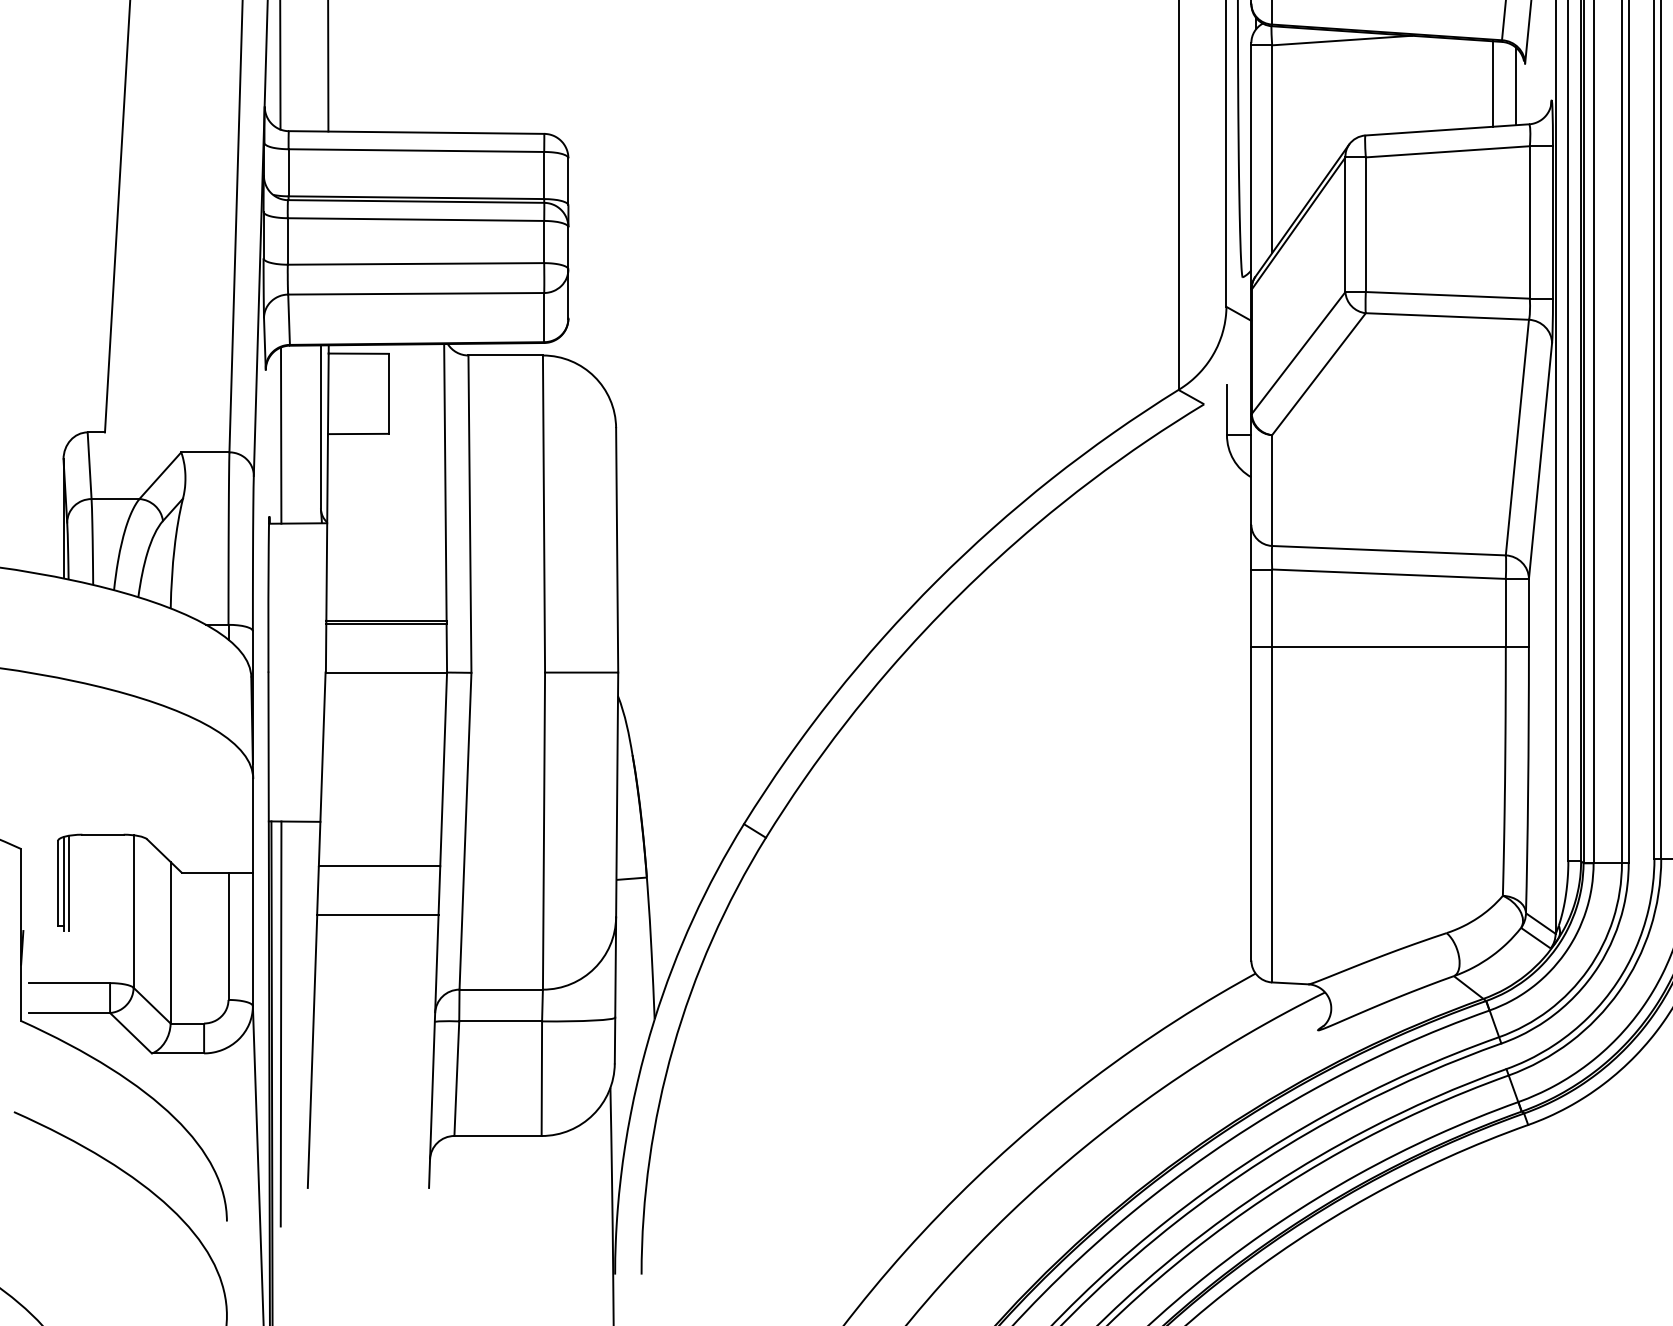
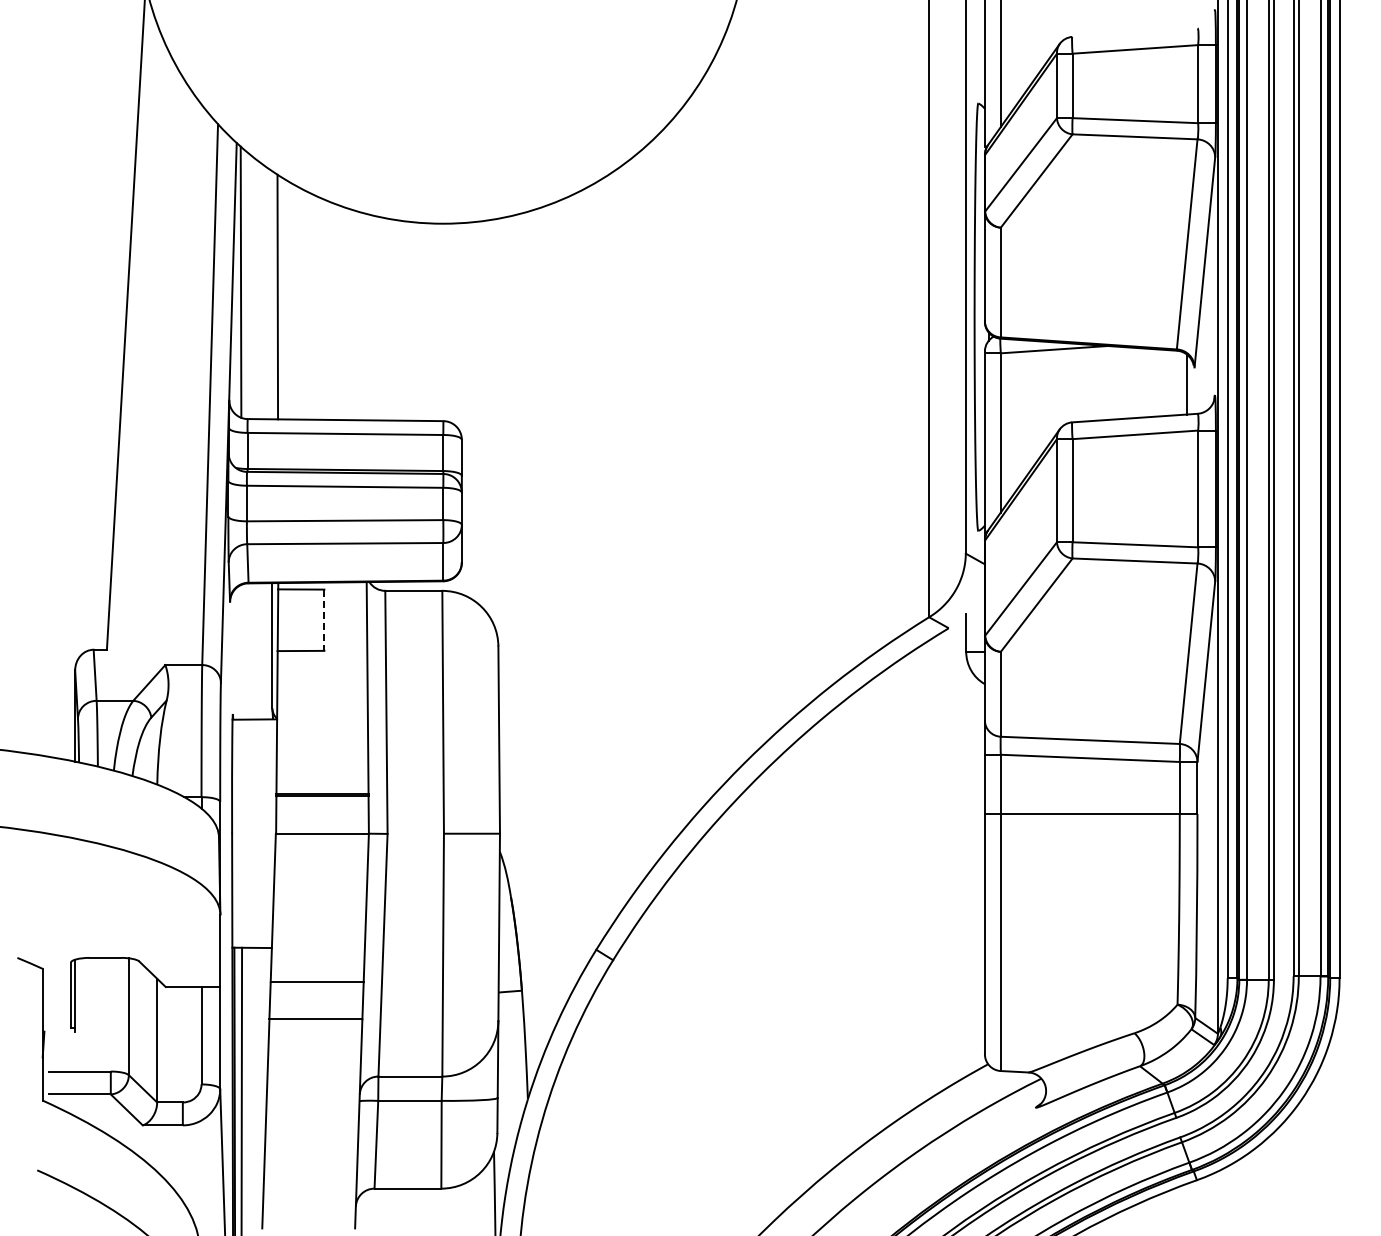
line: (1492, 83) -> (1169, 382), removed
line: (389, 394) -> (324, 620), solid -> dashed
line: (280, 434) -> (241, 651), removed
line: (69, 882) -> (79, 994), removed

